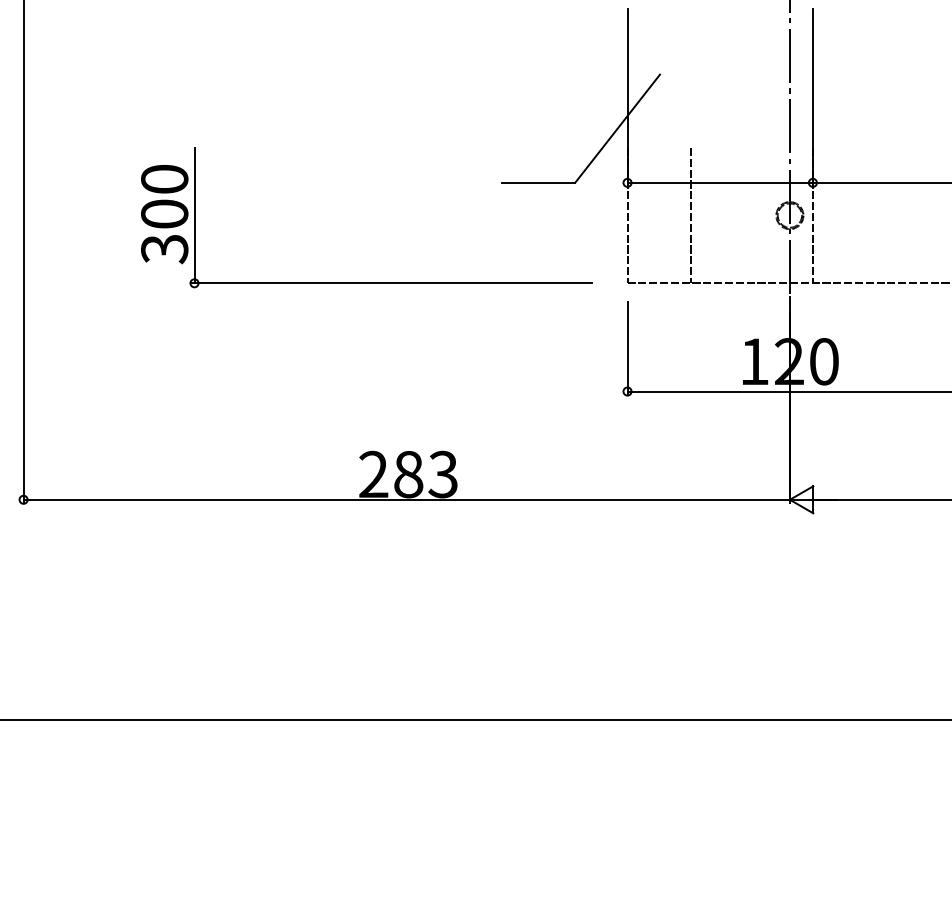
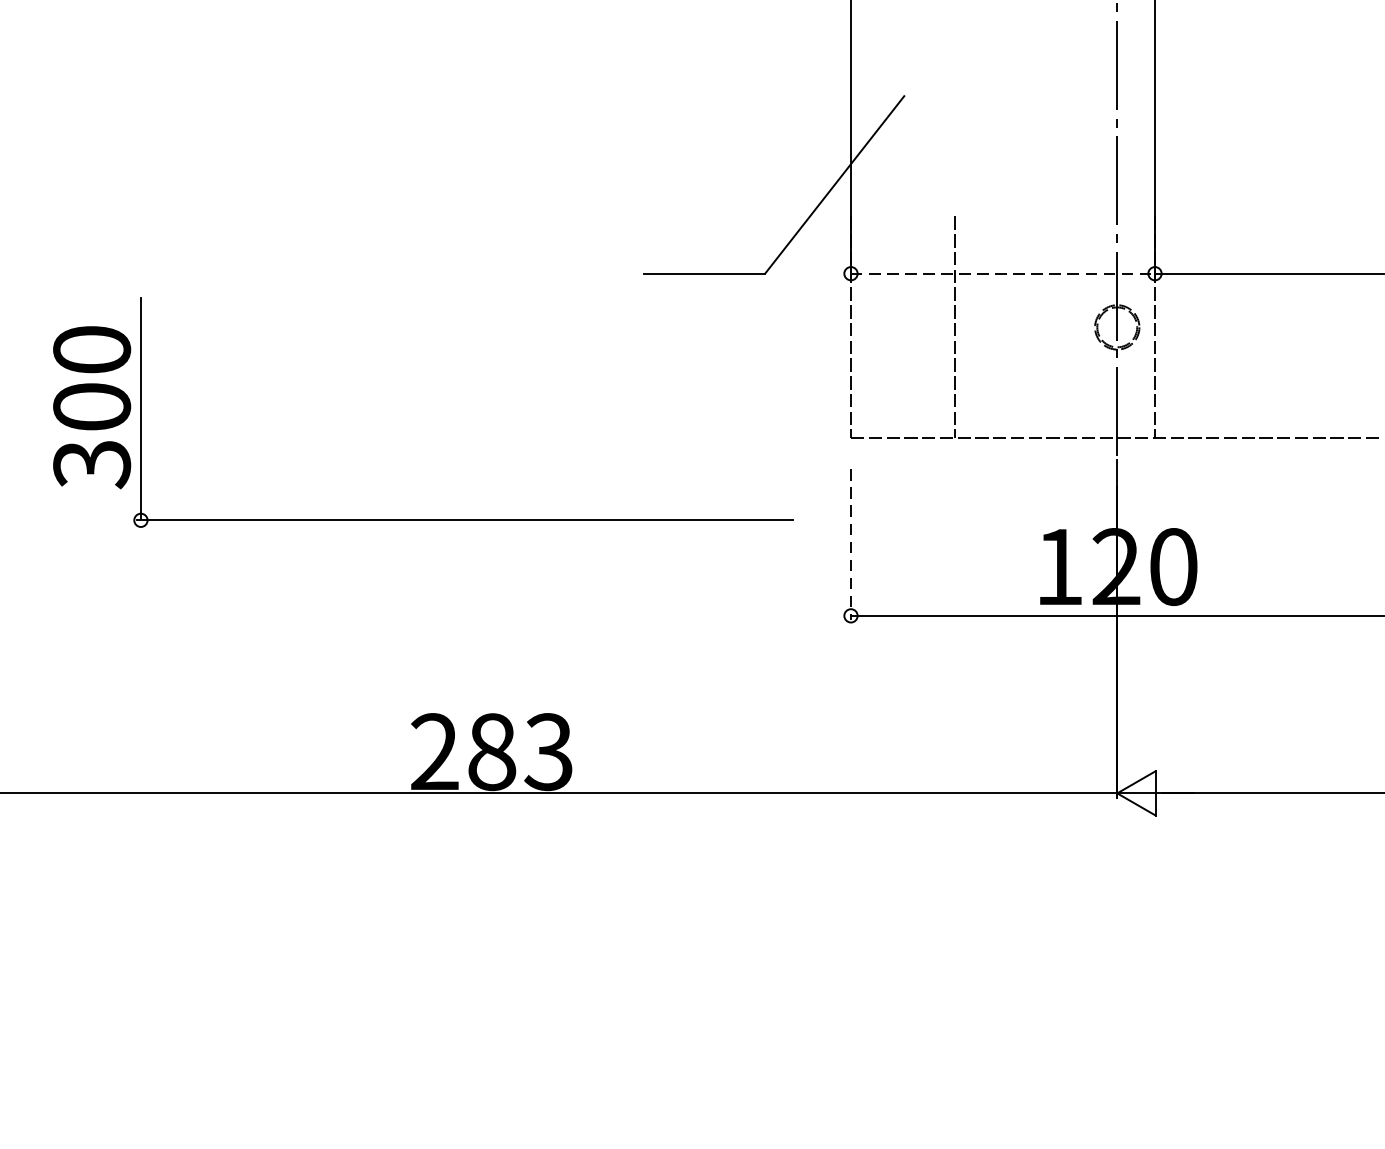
line: (720, 182) -> (1003, 273), solid -> dashed
part: (366, 282) -> (422, 519), moved
line: (627, 348) -> (850, 545), solid -> dashed

